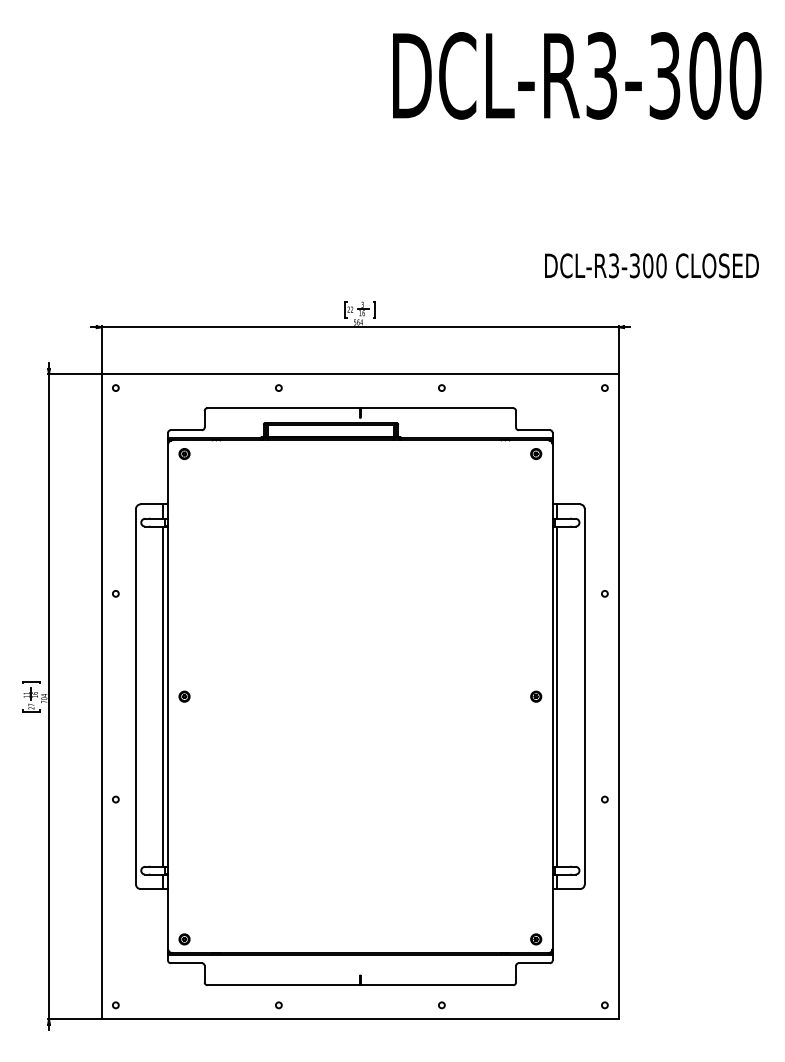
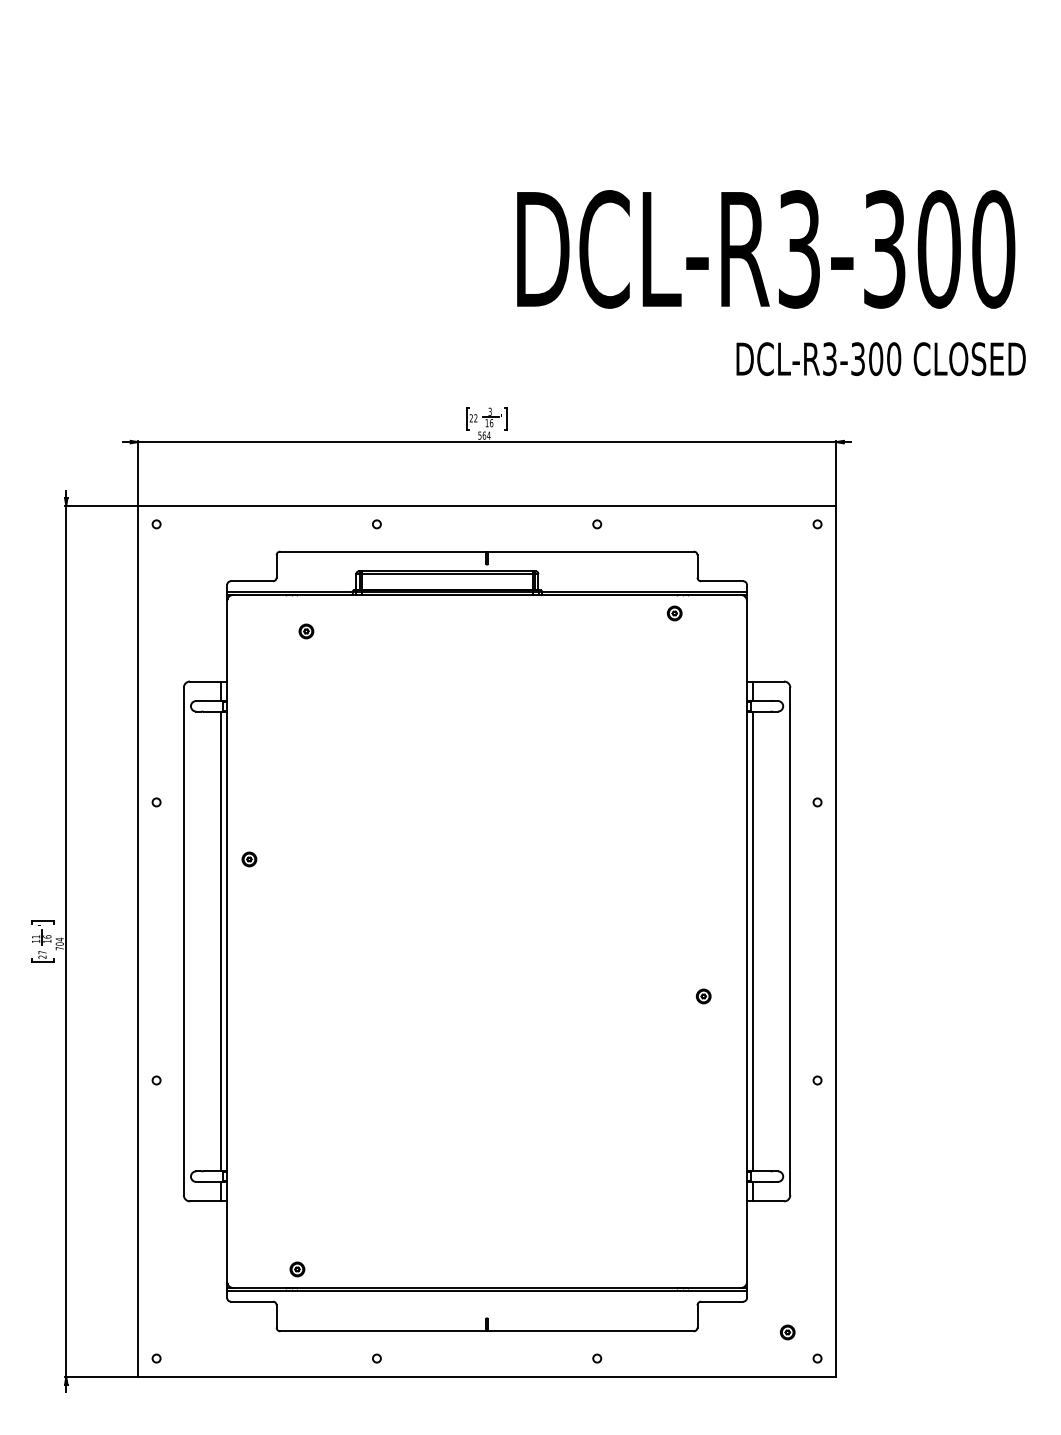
text: (577, 75) -> (766, 249), moved
part: (184, 454) -> (306, 631), moved
part: (536, 454) -> (674, 613), moved
part: (184, 696) -> (249, 859), moved
part: (536, 696) -> (703, 996), moved
part: (184, 939) -> (297, 1269), moved
part: (536, 939) -> (787, 1332), moved

